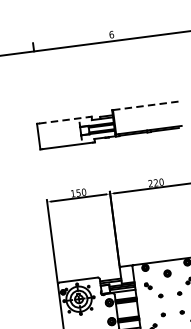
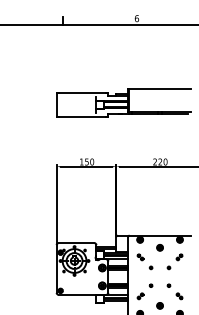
line: (145, 106) -> (159, 89), dashed -> solid
line: (64, 120) -> (82, 92), dashed -> solid

